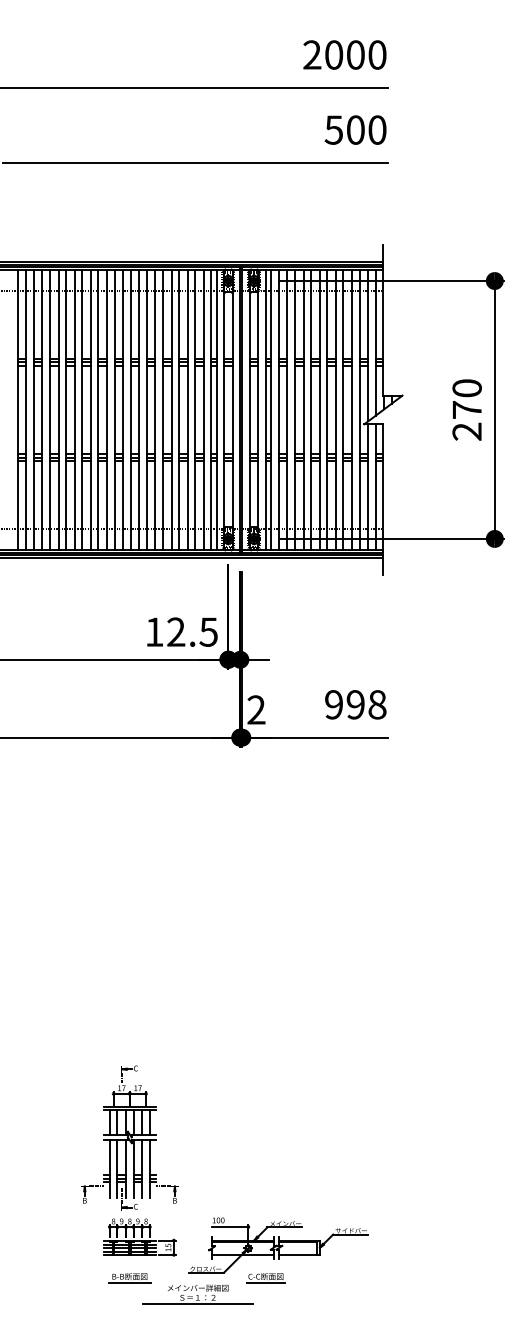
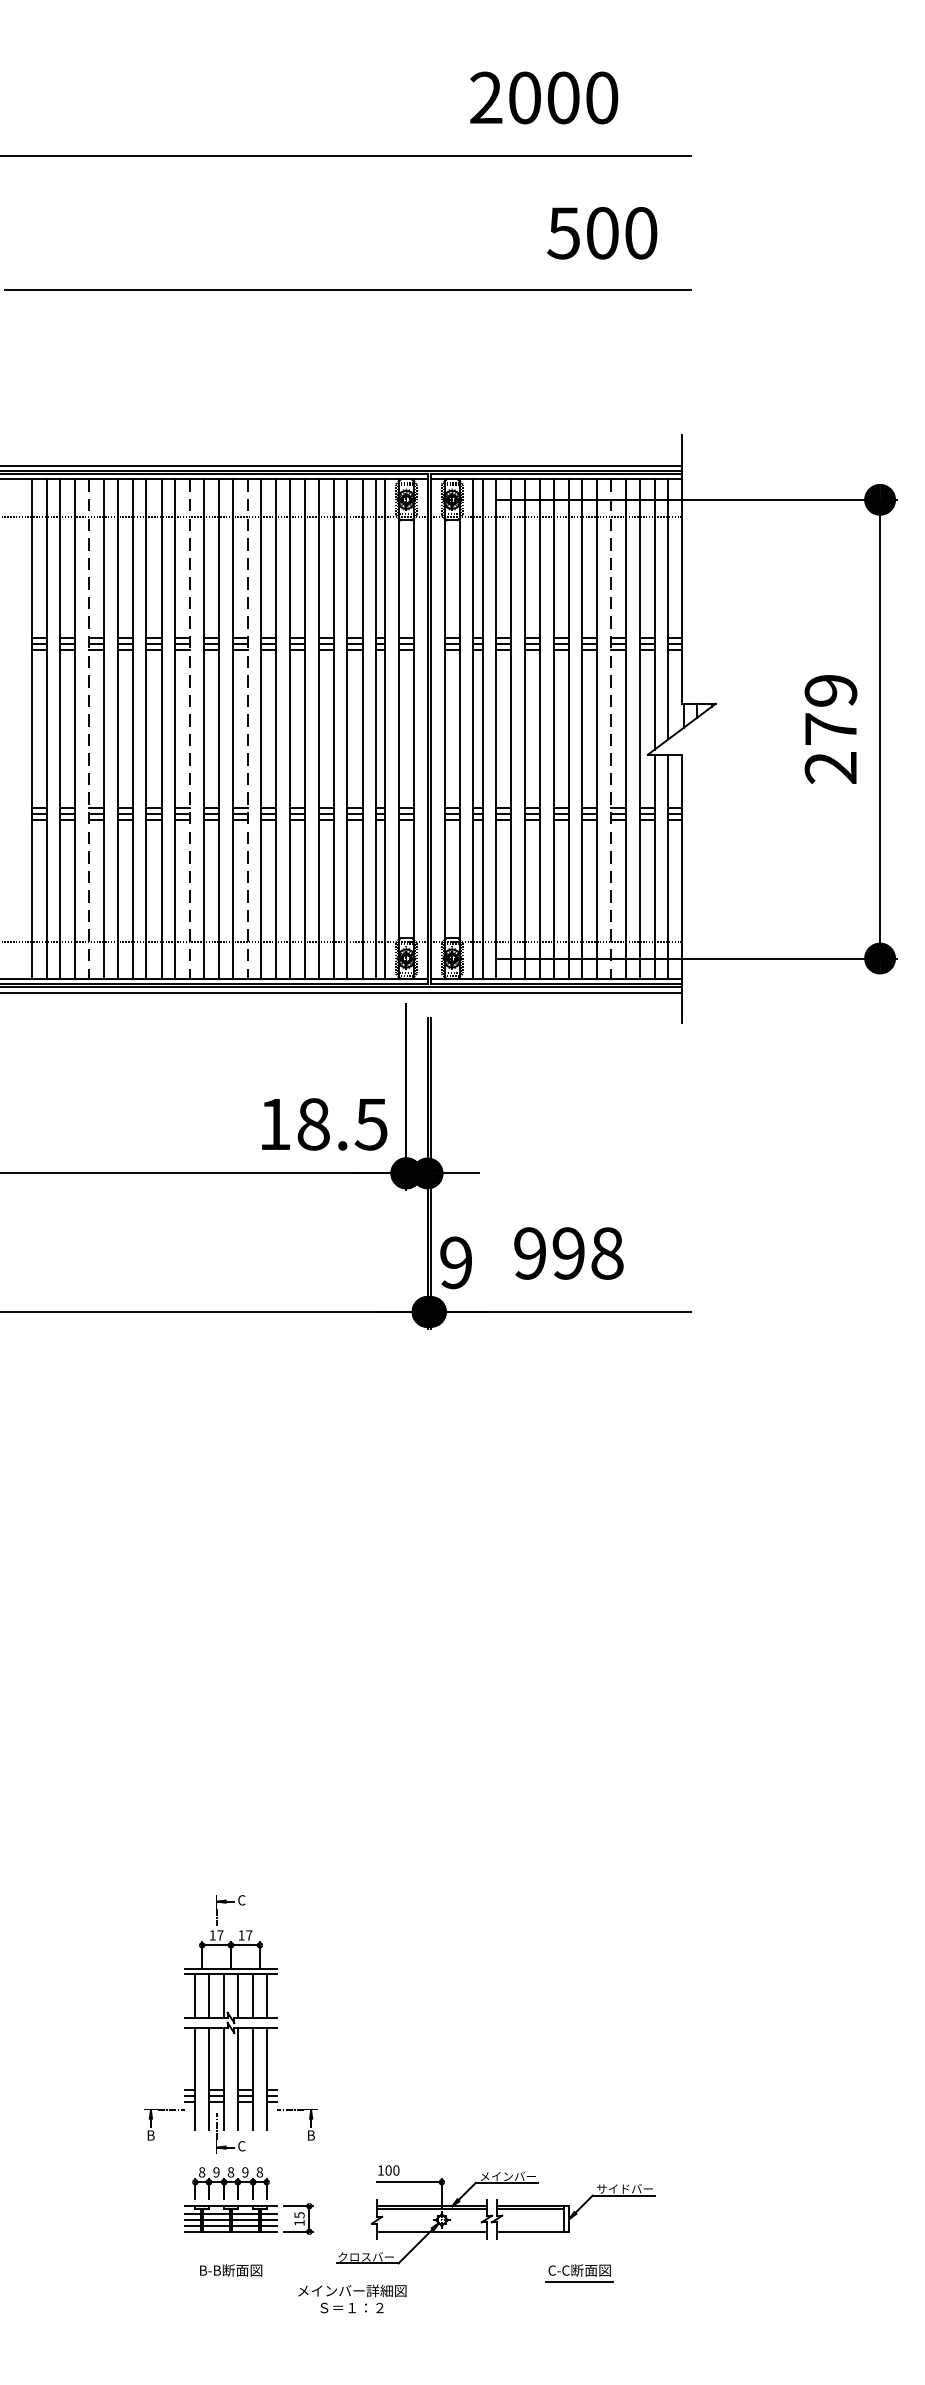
text: (344, 54) -> (543, 97), moved
text: (355, 129) -> (602, 232), moved
text: (466, 388) -> (829, 690), 270 -> 279
line: (50, 410) -> (89, 730), solid -> dashed
line: (106, 410) -> (189, 730), solid -> dashed
line: (139, 410) -> (248, 730), solid -> dashed
line: (343, 410) -> (610, 730), solid -> dashed
text: (176, 631) -> (314, 1123), 12.5 -> 18.5
text: (355, 704) -> (568, 1252), moved
text: (256, 709) -> (456, 1261), 2 -> 9
part: (265, 1278) -> (578, 2273), moved
line: (129, 1283) -> (230, 2282), removed
line: (197, 1304) -> (351, 2320), removed

